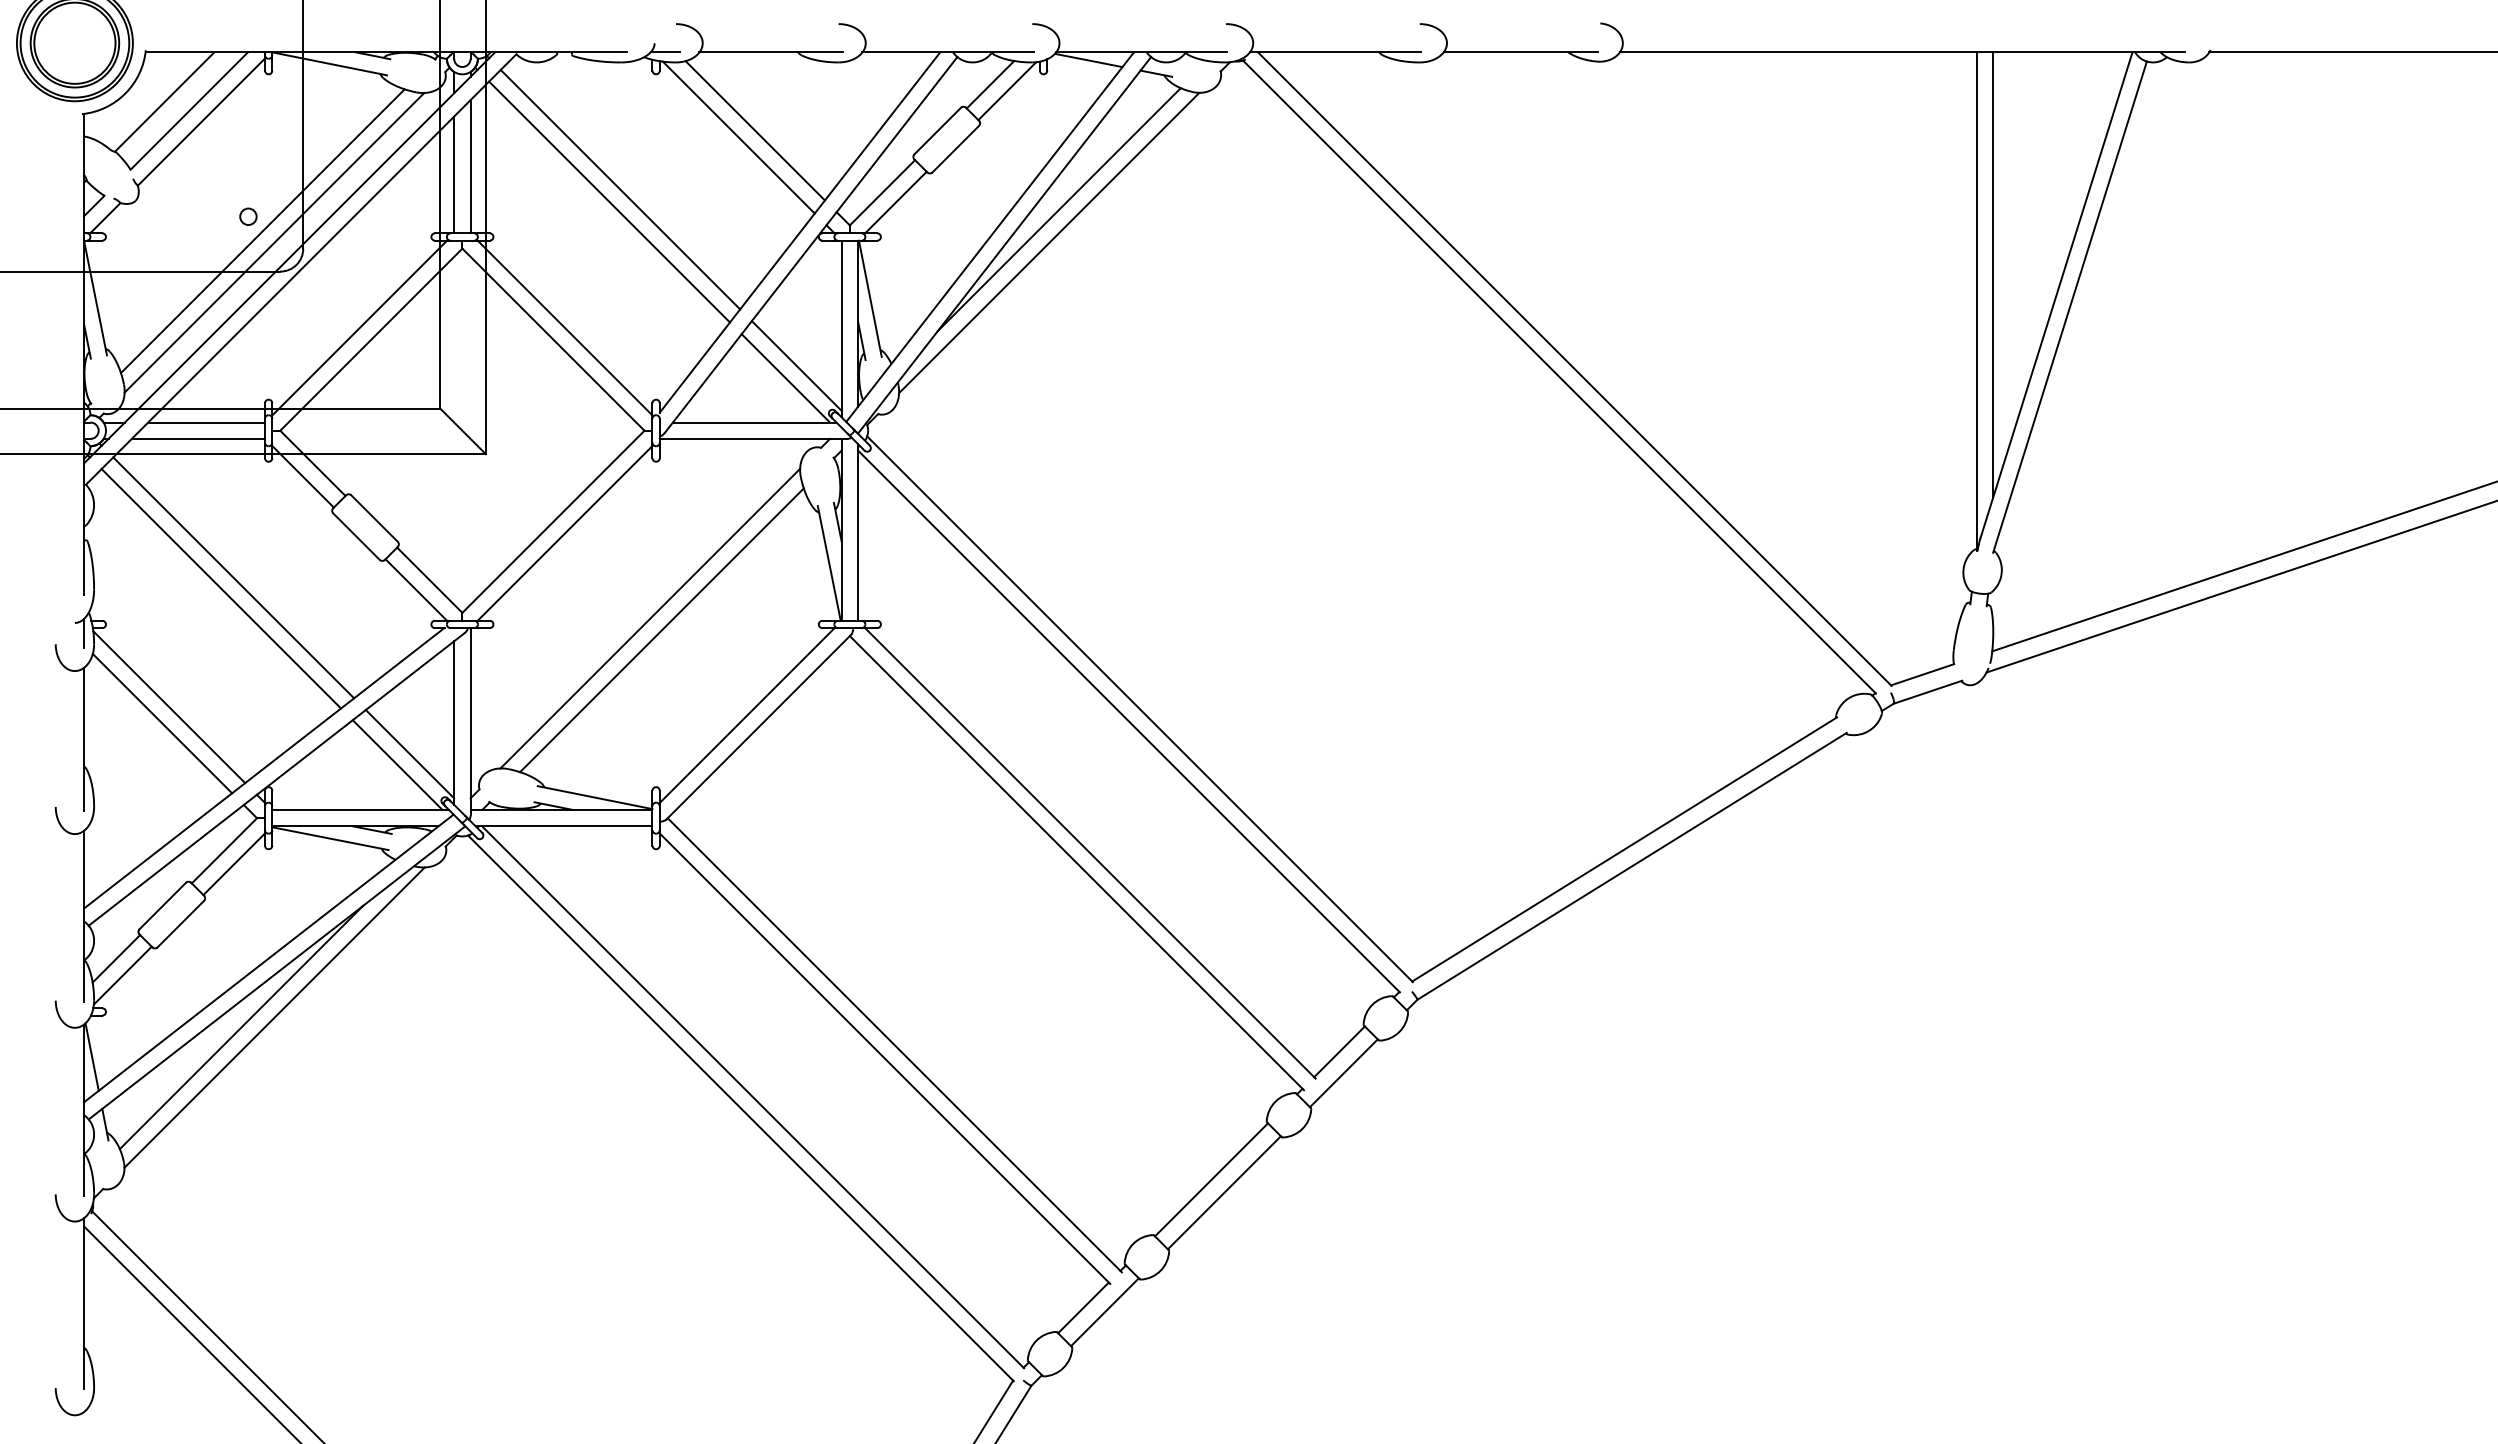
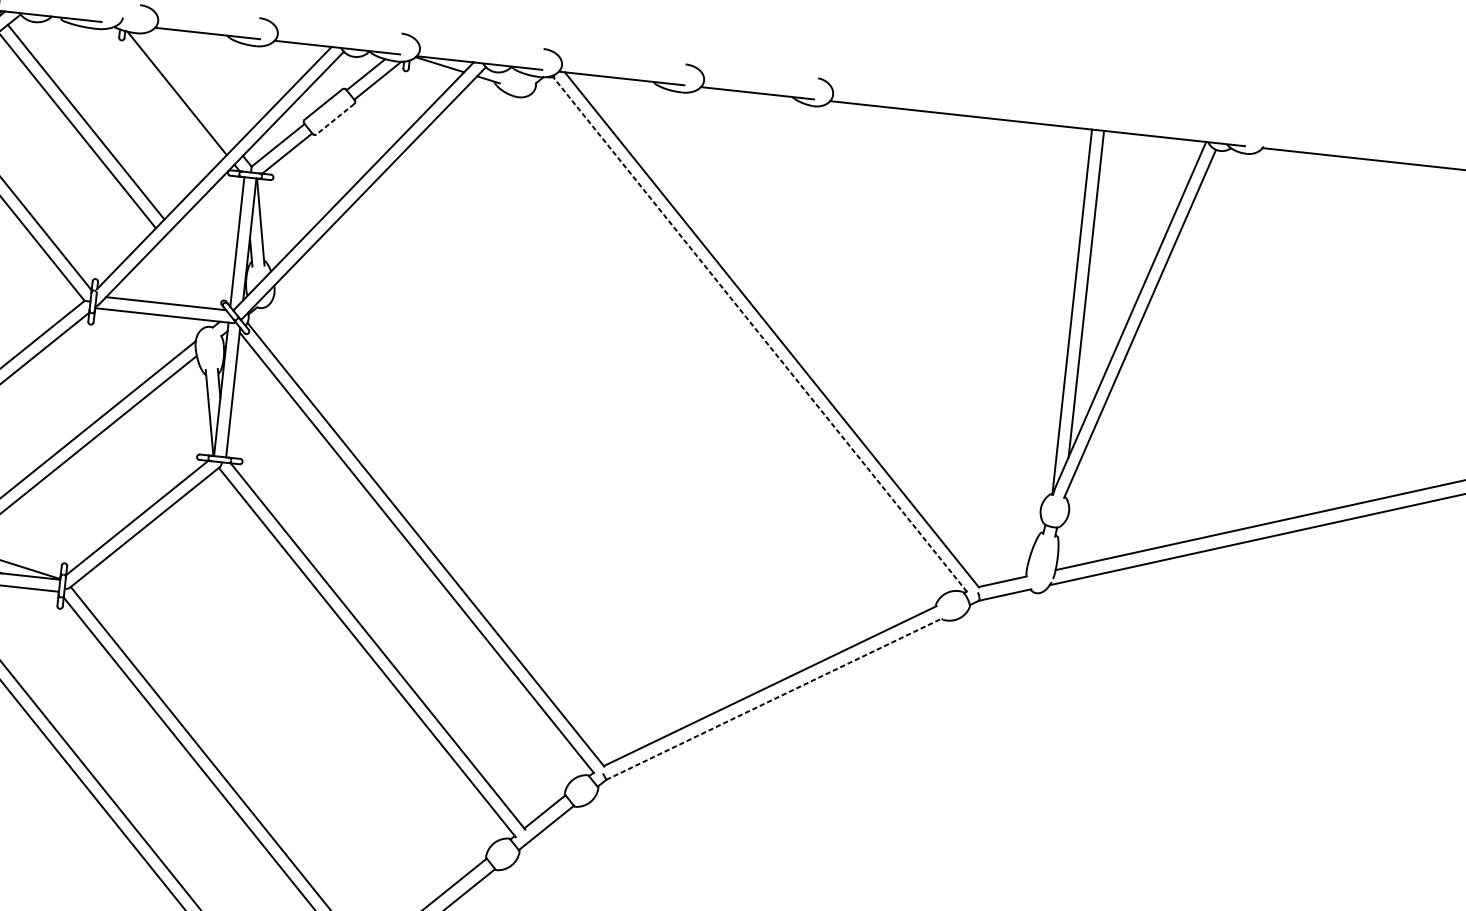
line: (664, 52) -> (129, 25), removed
line: (754, 130) -> (189, 89), removed
line: (955, 149) -> (335, 119), solid -> dashed
line: (1058, 209) -> (405, 171), removed
line: (1049, 242) -> (396, 195), removed
line: (796, 365) -> (201, 265), removed
line: (1559, 377) -> (760, 334), solid -> dashed
line: (785, 378) -> (192, 273), removed
line: (1632, 866) -> (774, 699), solid -> dashed

